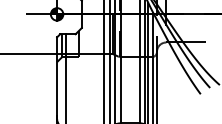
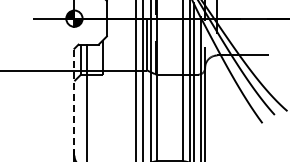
line: (57, 77) -> (74, 101), solid -> dashed

